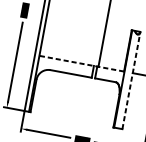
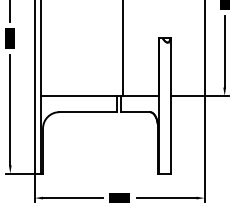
line: (81, 63) -> (99, 95), dashed -> solid
line: (131, 80) -> (170, 106), dashed -> solid

